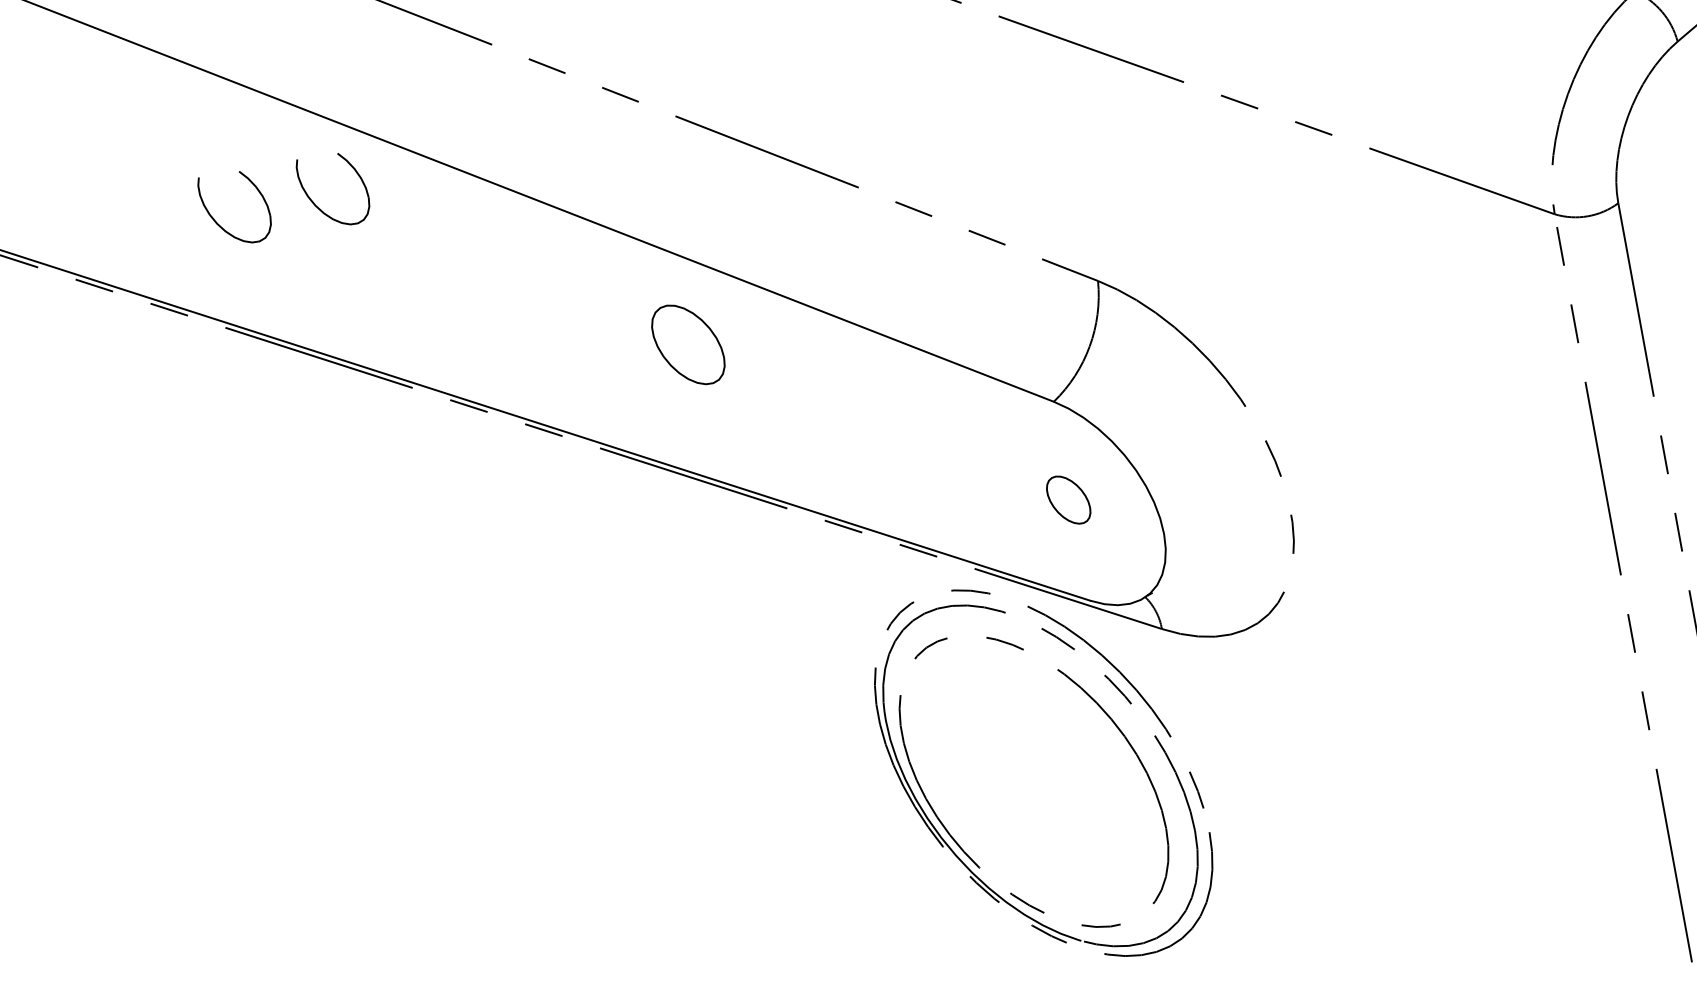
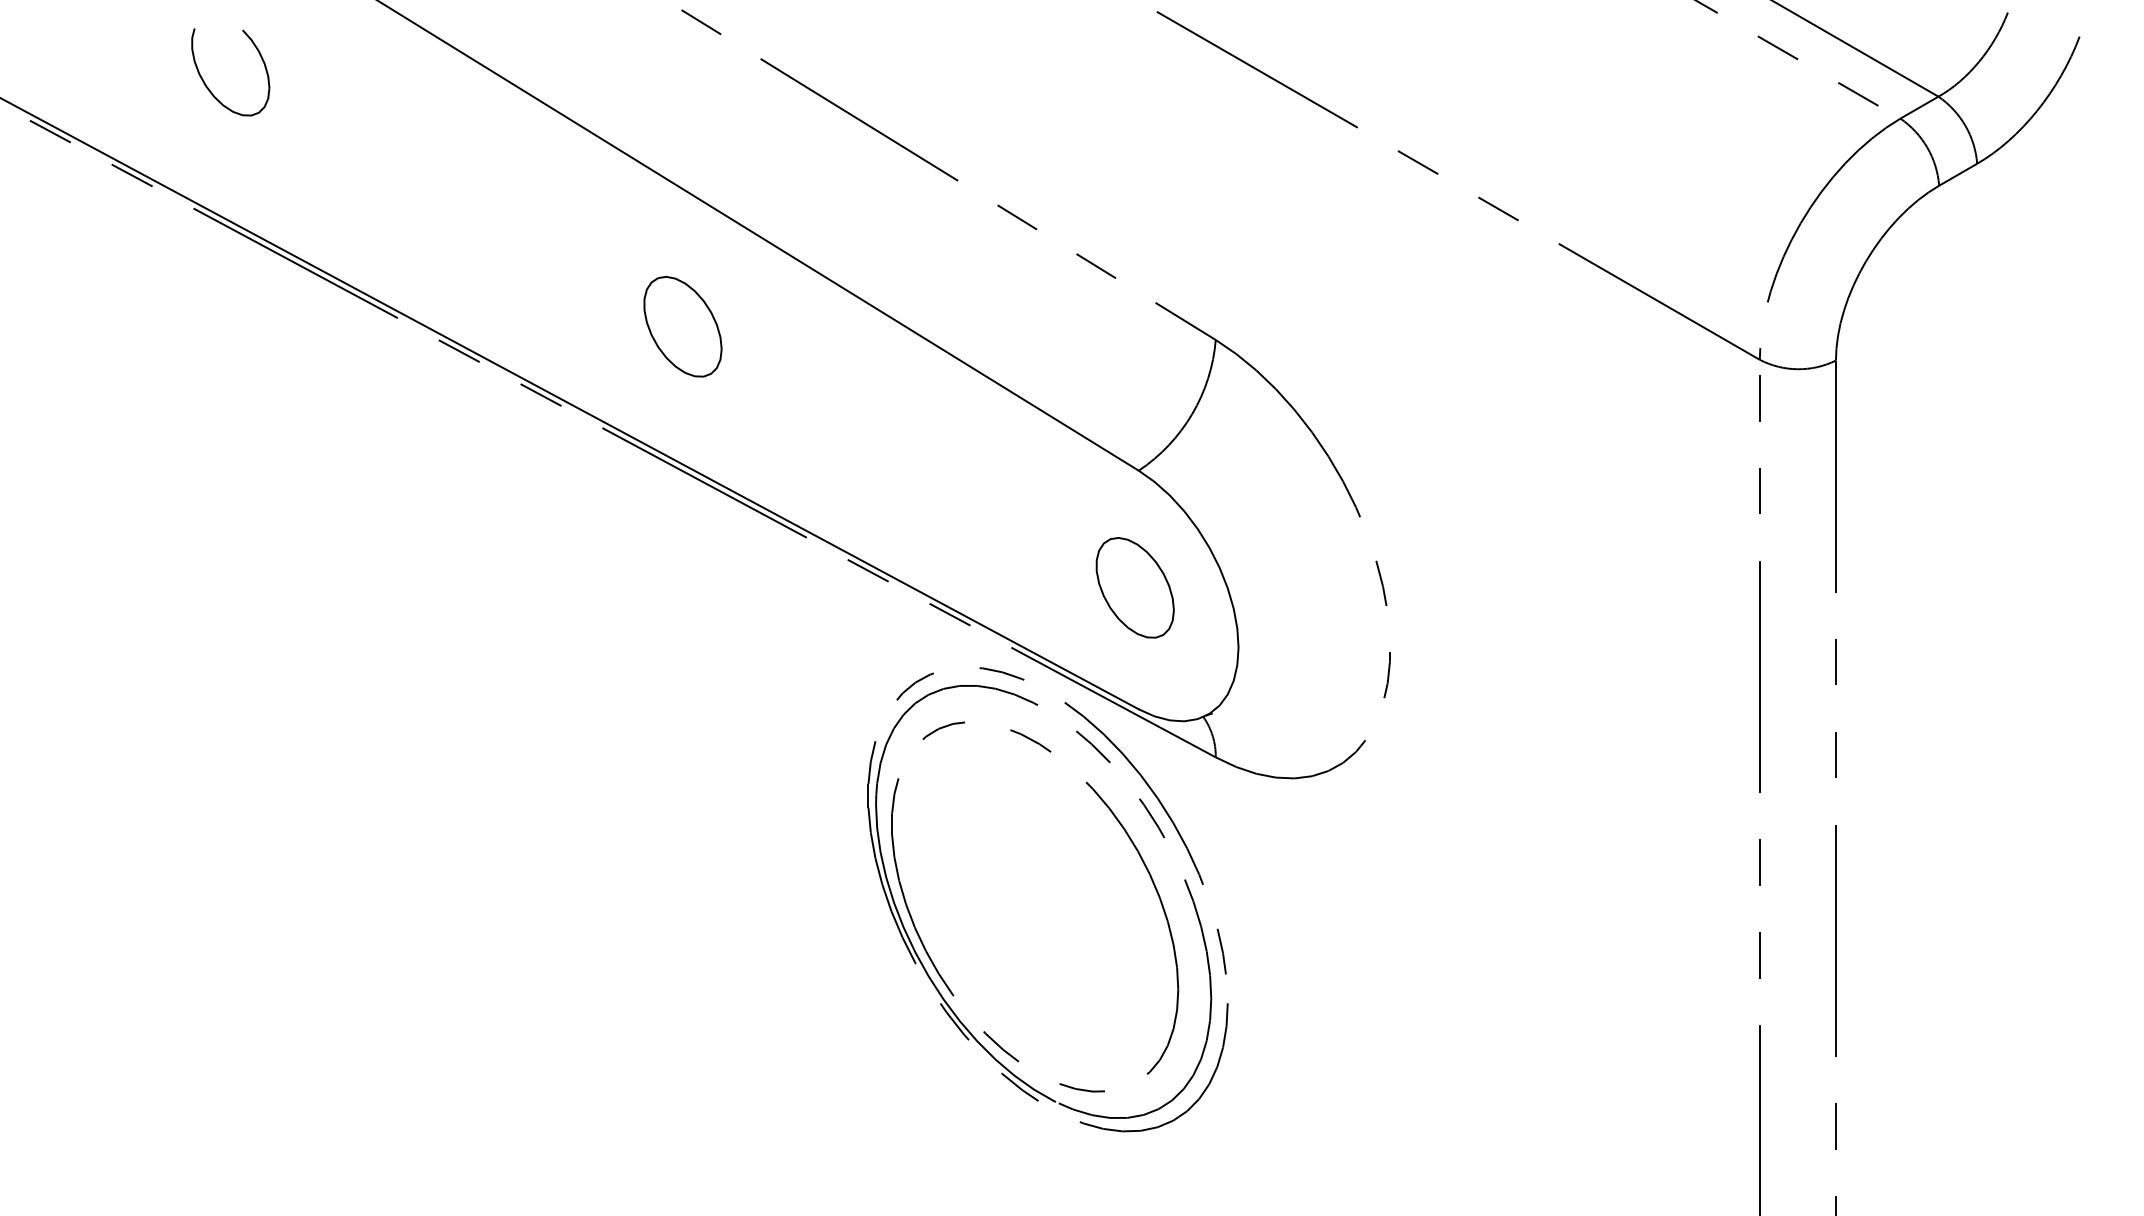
part: (318, 207) -> (327, 88), removed
part: (687, 344) -> (682, 326), moved
part: (1068, 499) -> (1134, 587), size x1.67

